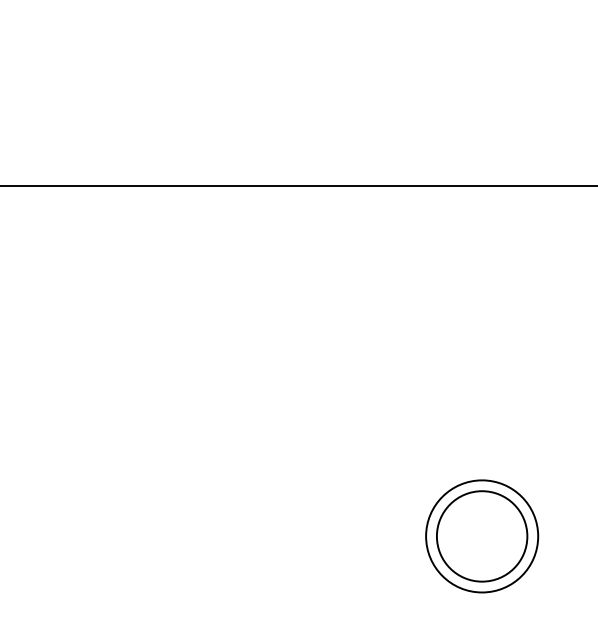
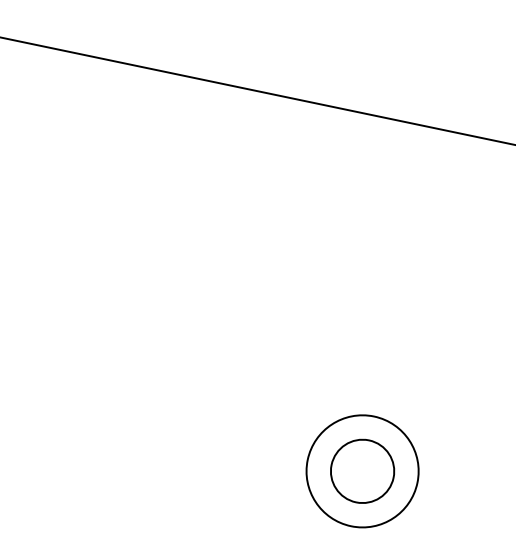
circle: (481, 536) -> (361, 471), size x0.7

